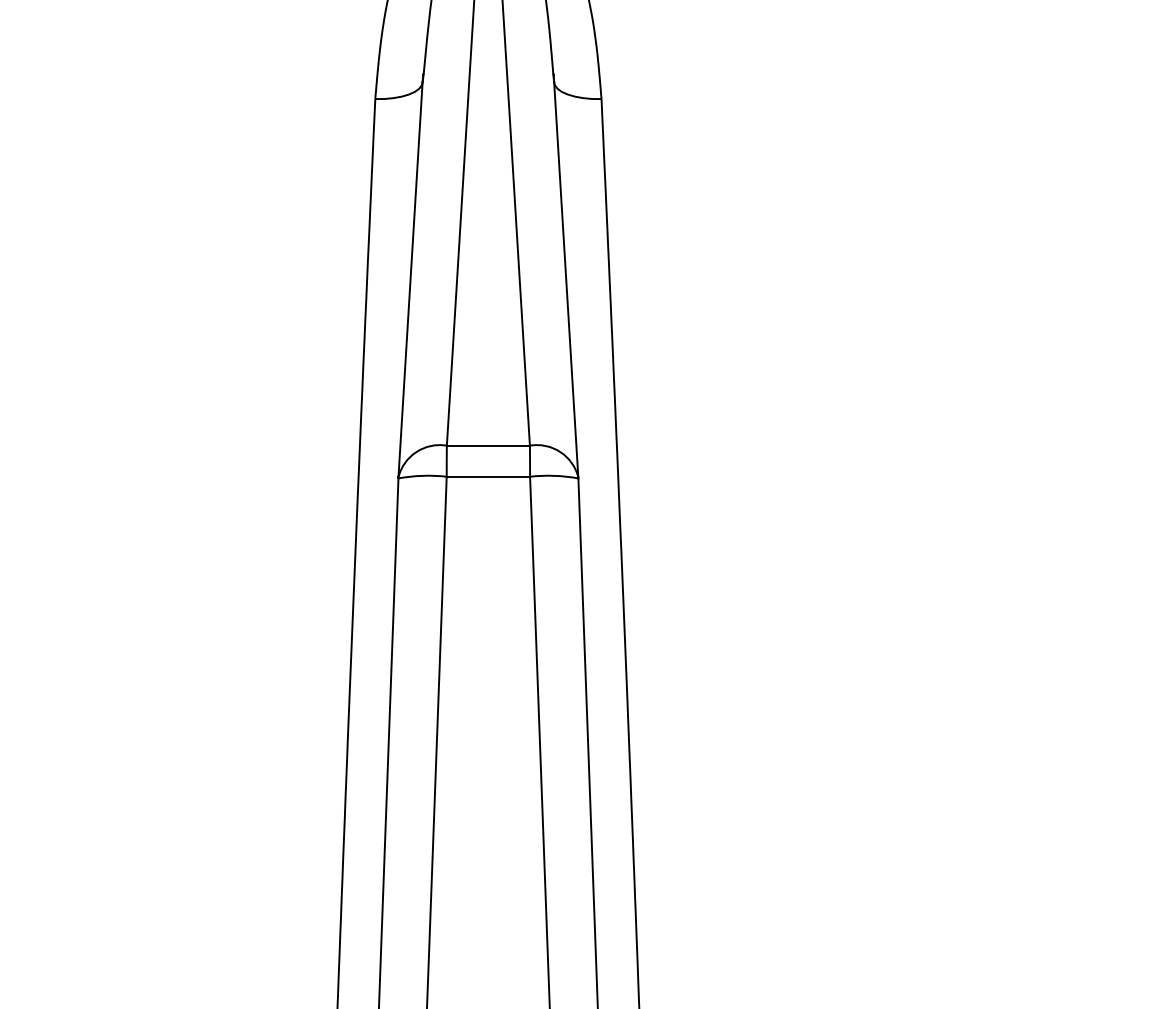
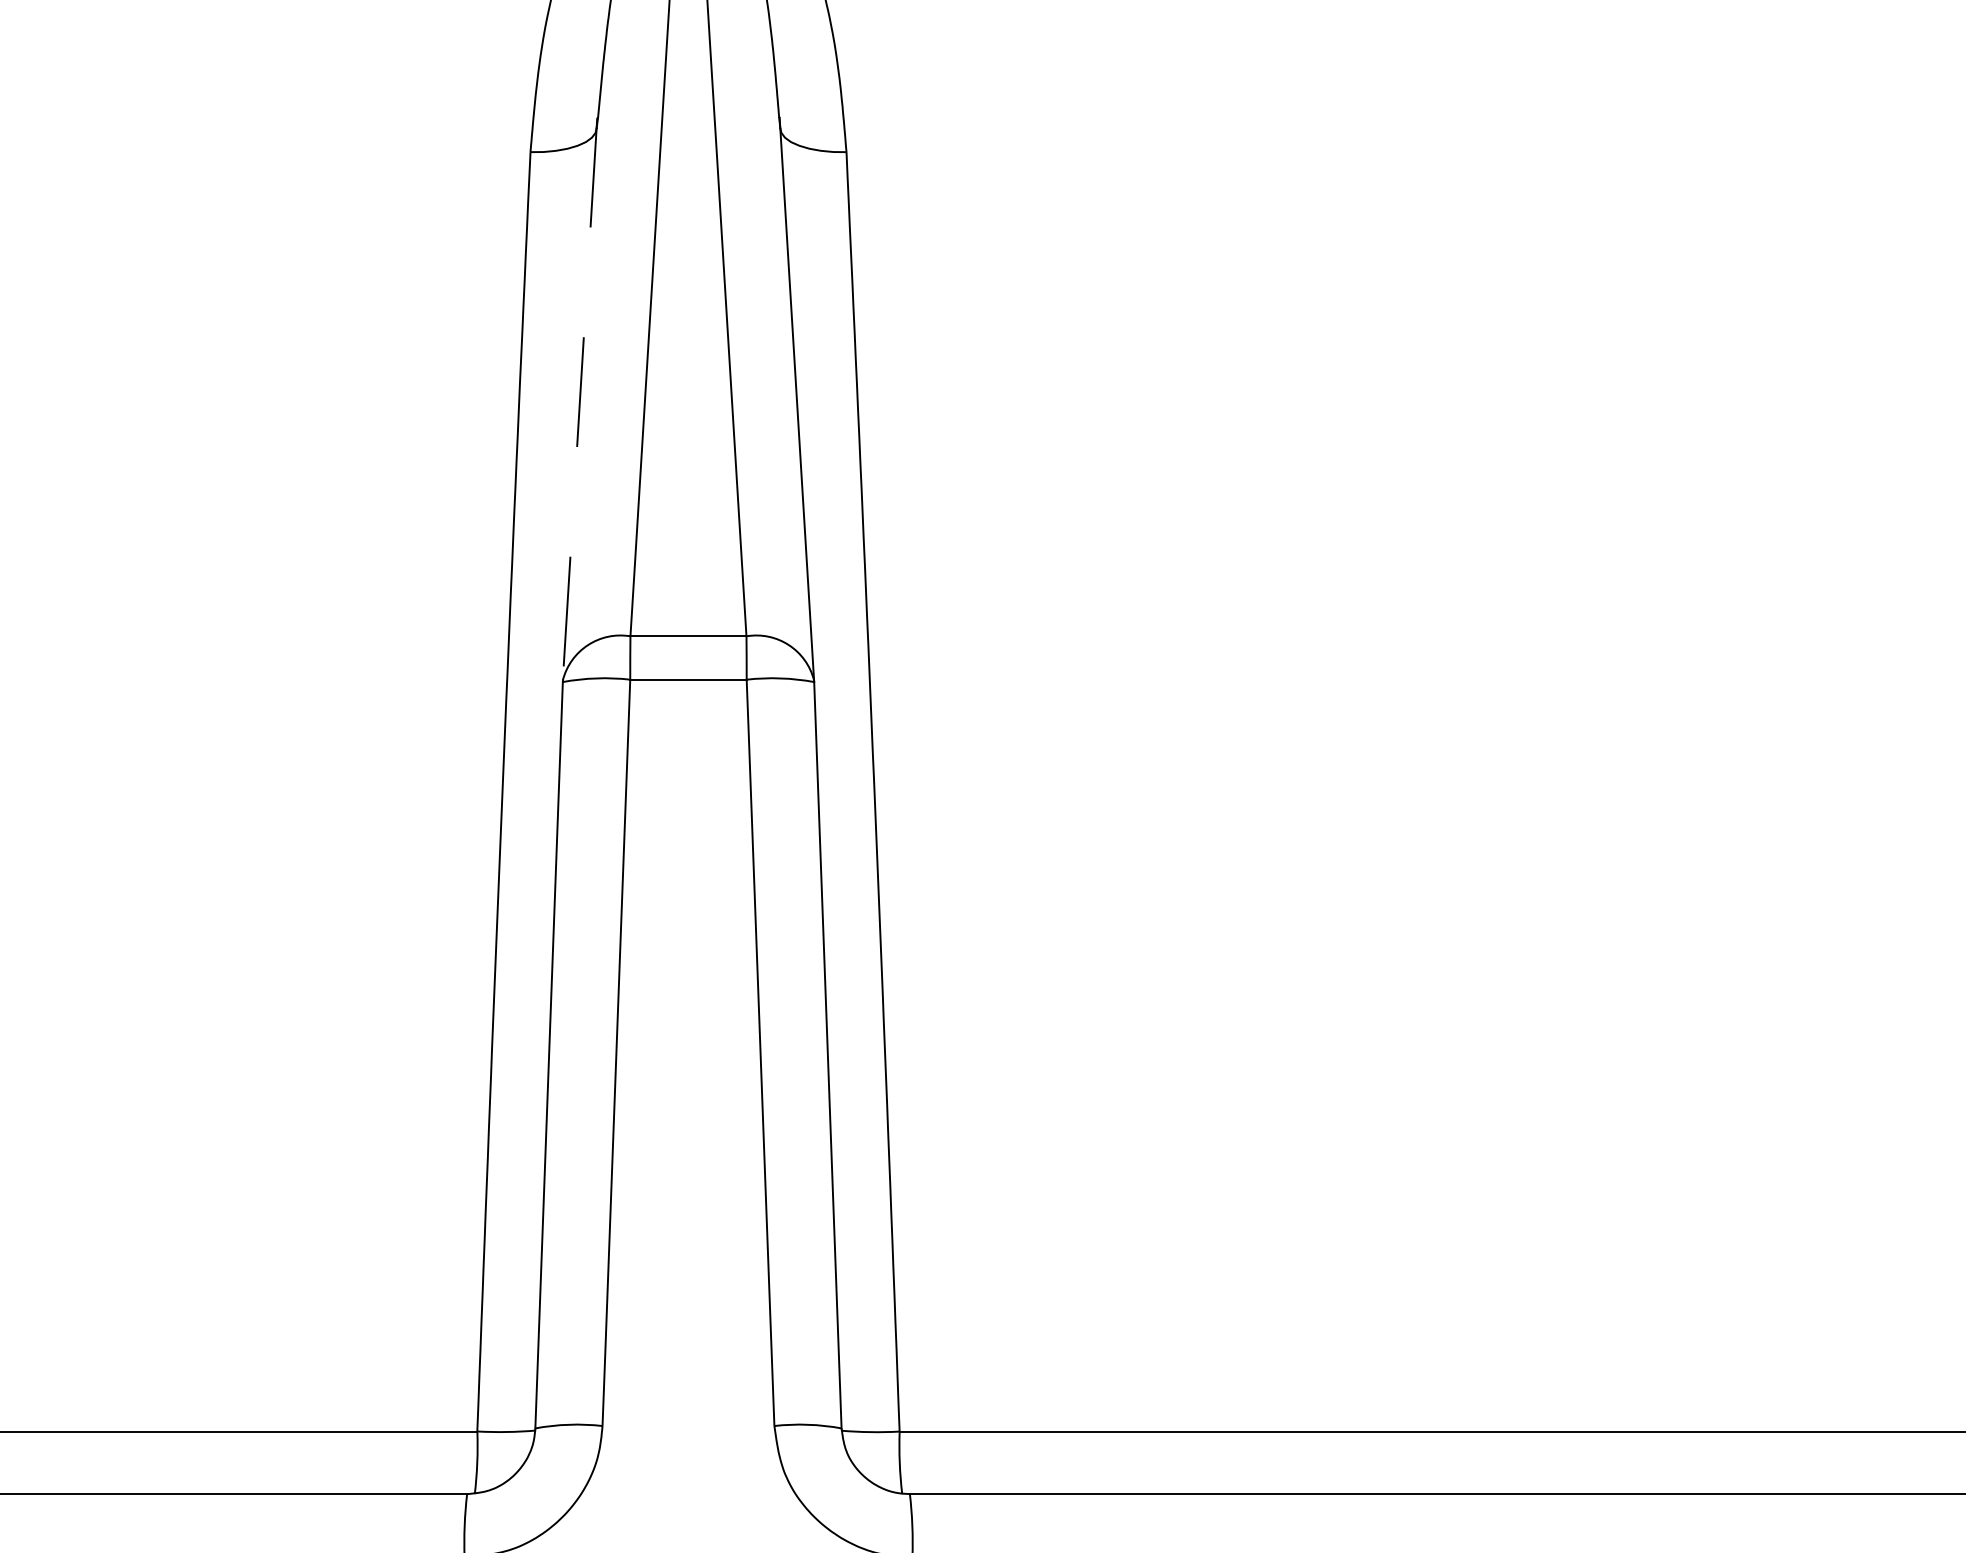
line: (411, 276) -> (580, 399), solid -> dashed

